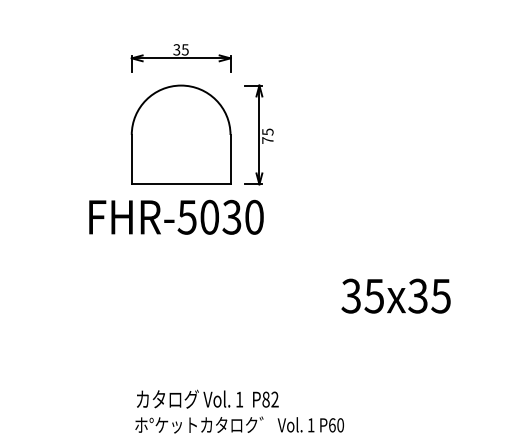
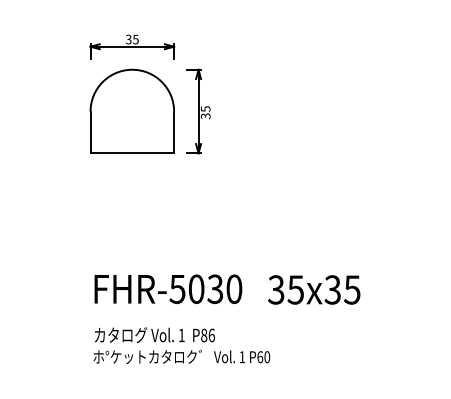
text: (267, 140) -> (205, 116), 75 -> 35
text: (176, 216) -> (168, 288), moved
text: (396, 295) -> (314, 289), moved
text: (274, 399) -> (211, 335), P82 -> P86

